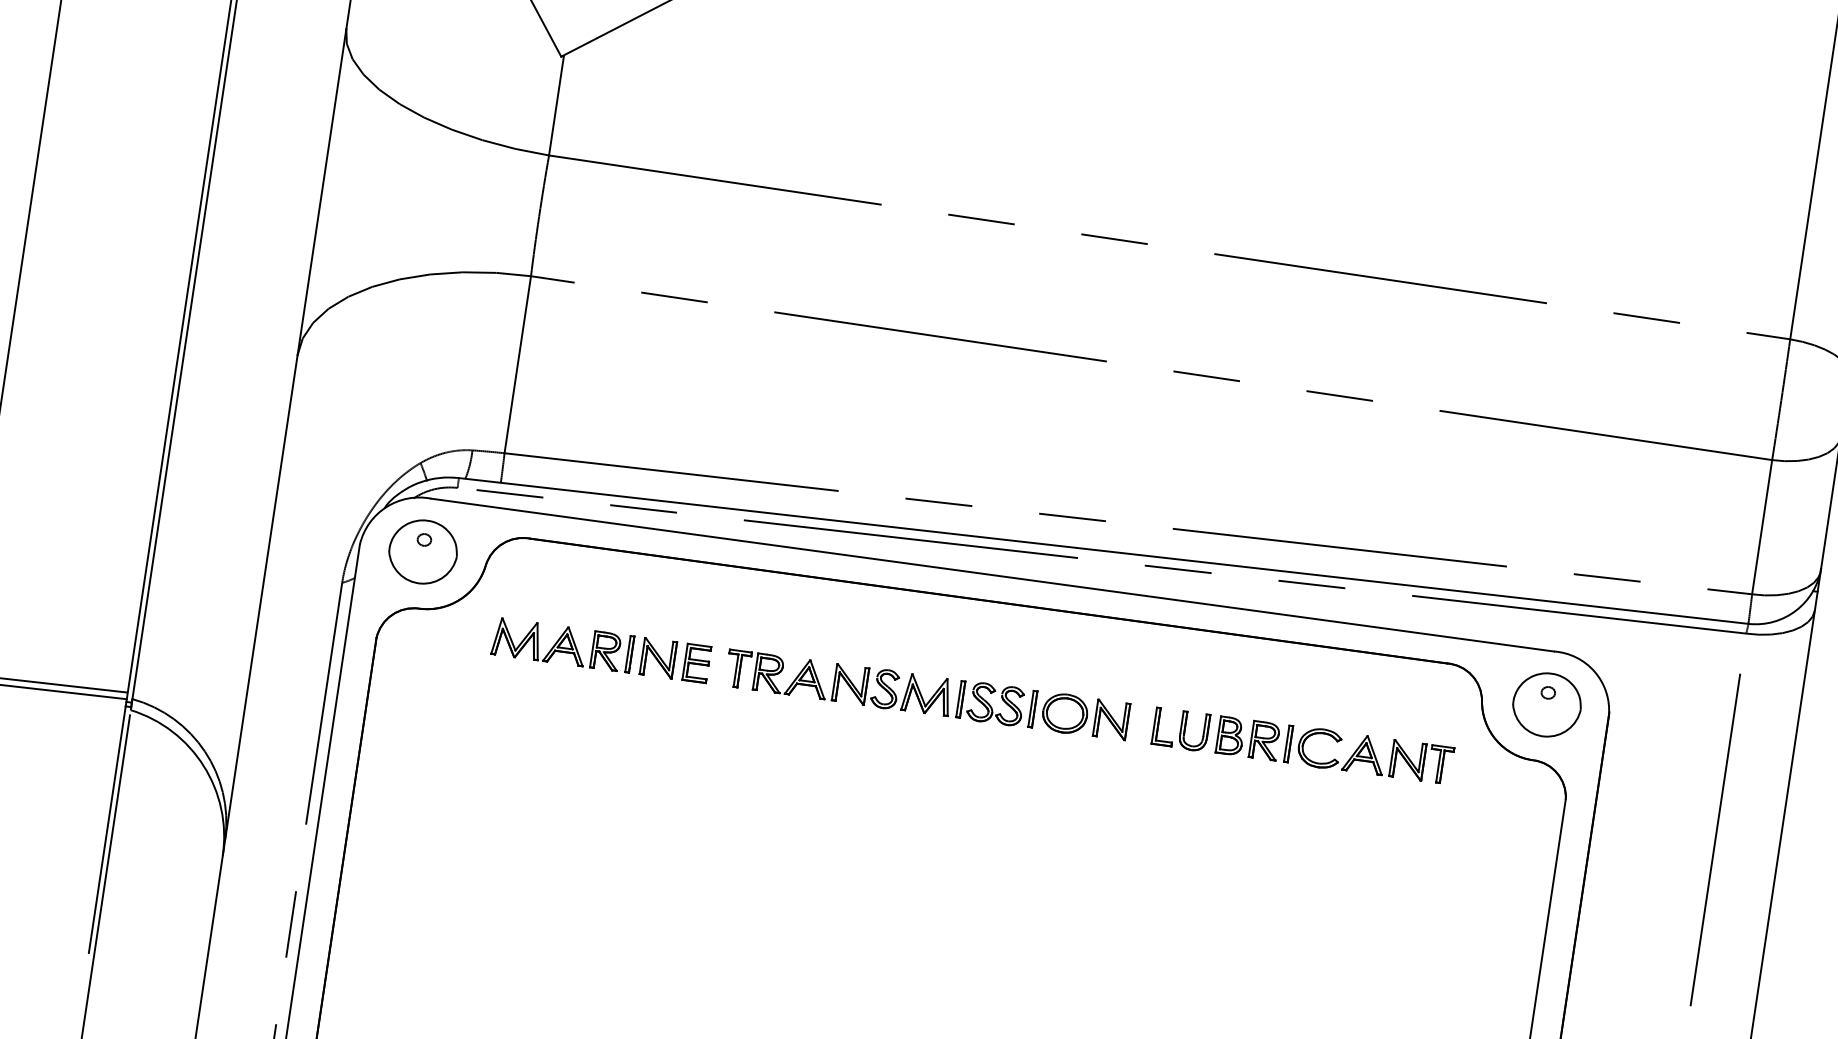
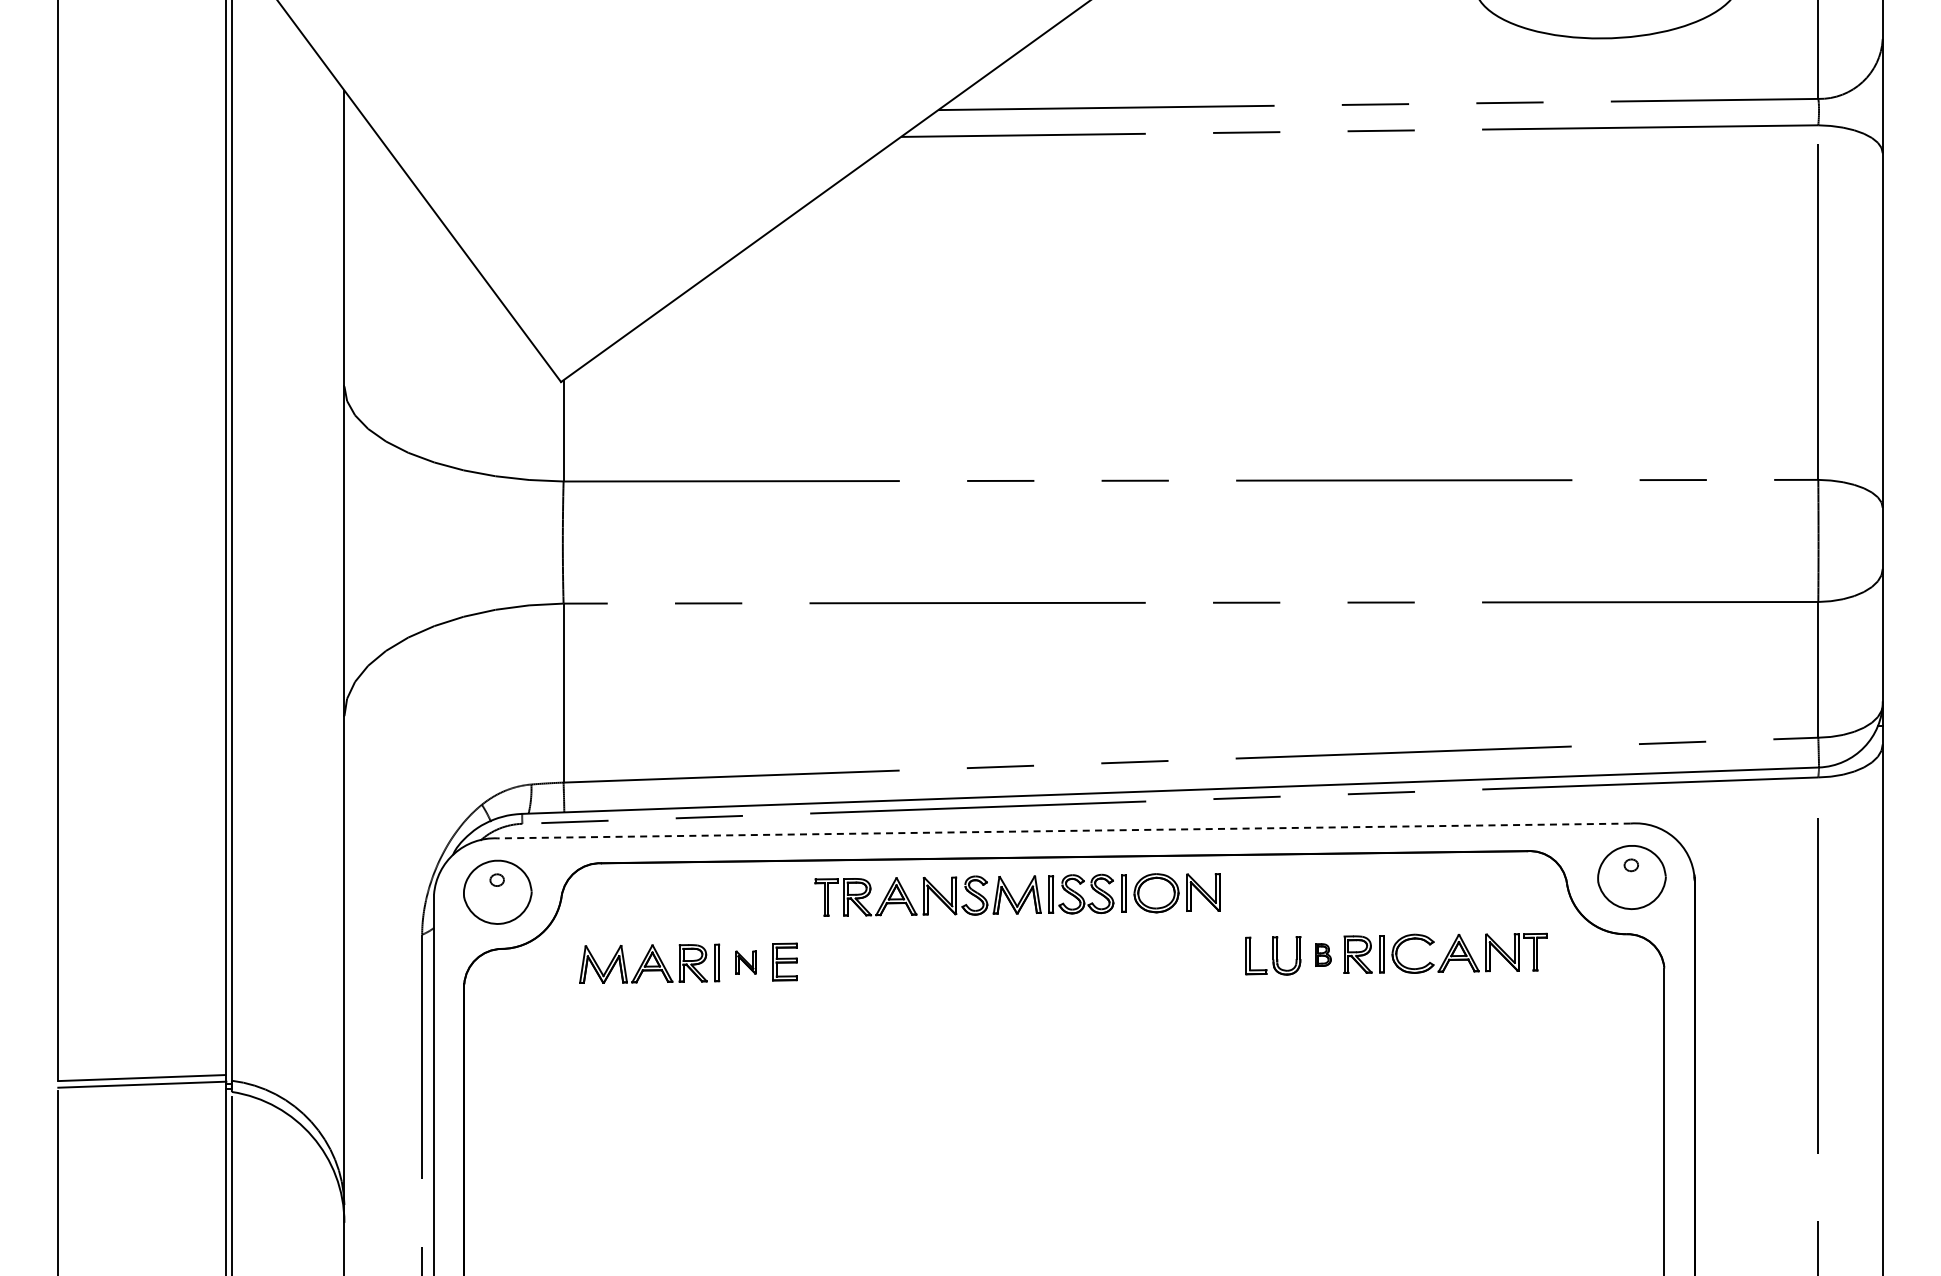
line: (991, 574) -> (1063, 830), solid -> dashed
part: (657, 658) -> (745, 962), size x0.6
part: (927, 694) -> (1017, 894), moved
part: (1230, 735) -> (1323, 954), size x0.6

